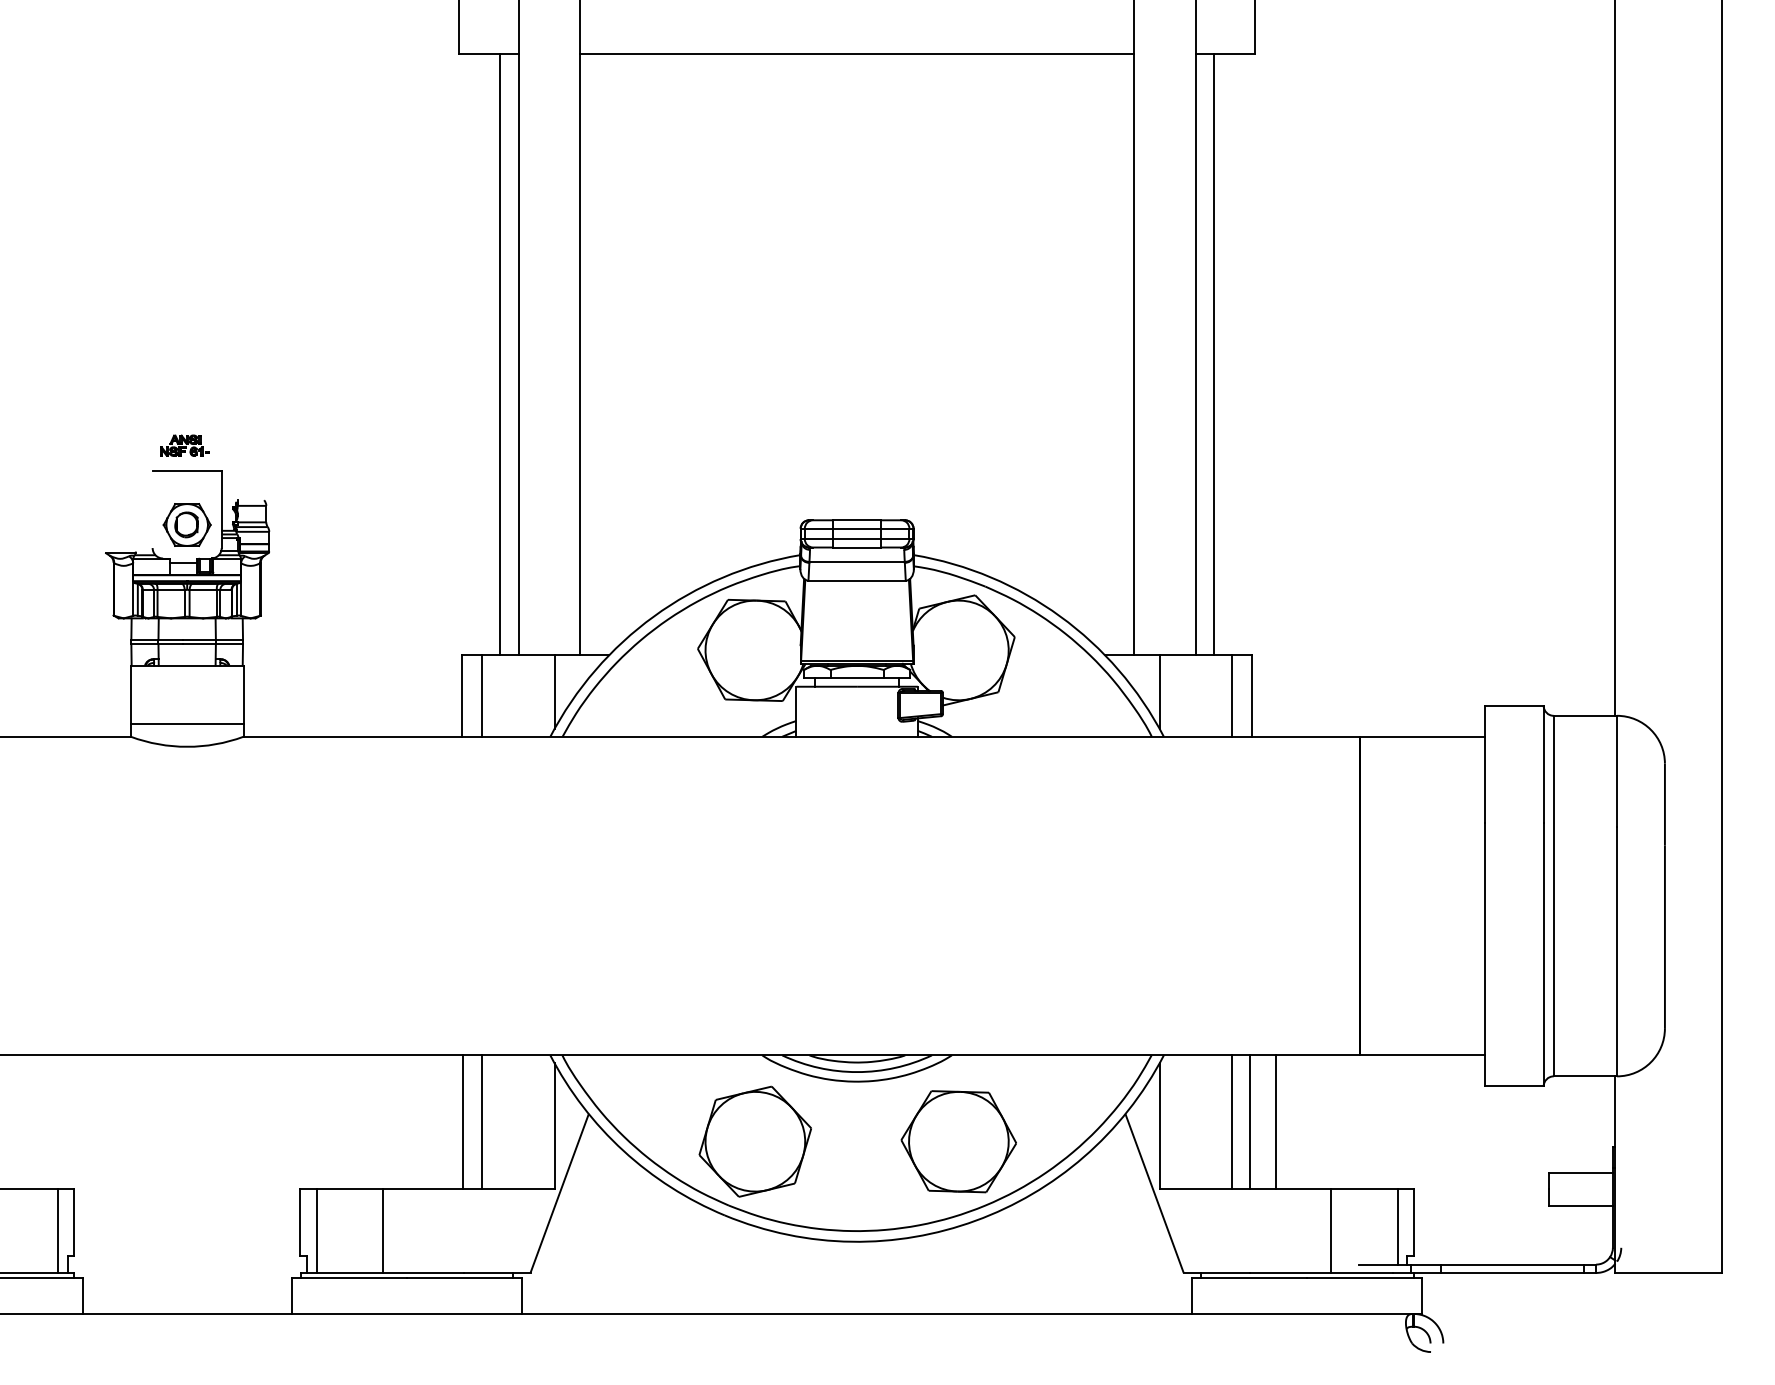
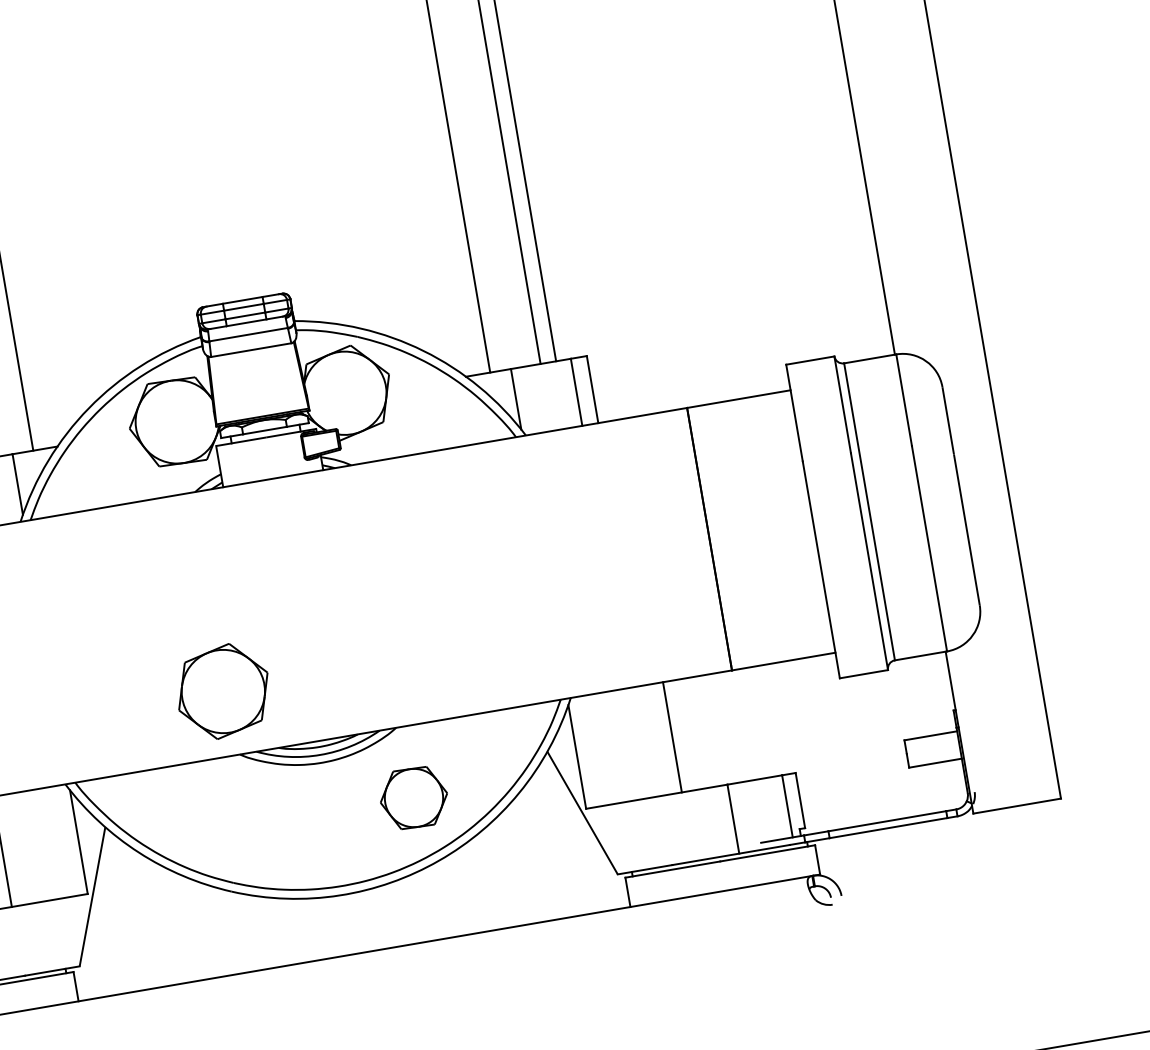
line: (481, 1122) -> (18, 849), removed
line: (1232, 1122) -> (636, 743), removed
line: (1250, 1122) -> (651, 741), removed
part: (754, 1141) -> (222, 691), moved
part: (958, 1141) -> (413, 797), size x0.7

